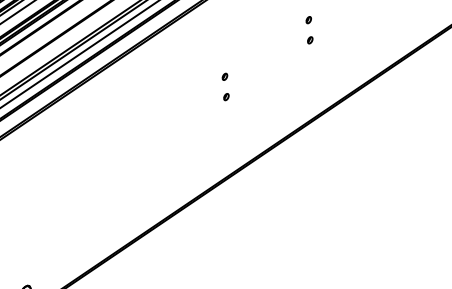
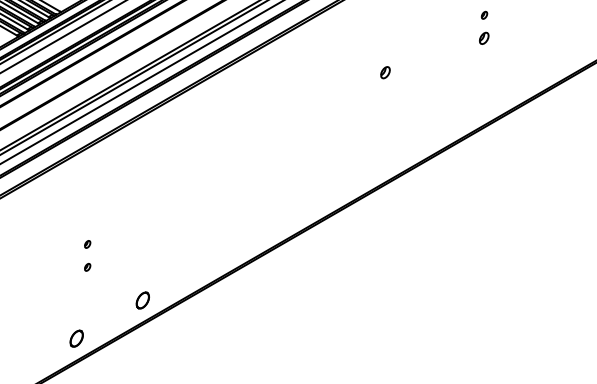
part: (310, 39) -> (484, 37), size x1.6
part: (224, 76) -> (384, 72), size x1.6
part: (225, 97) -> (384, 95), removed

